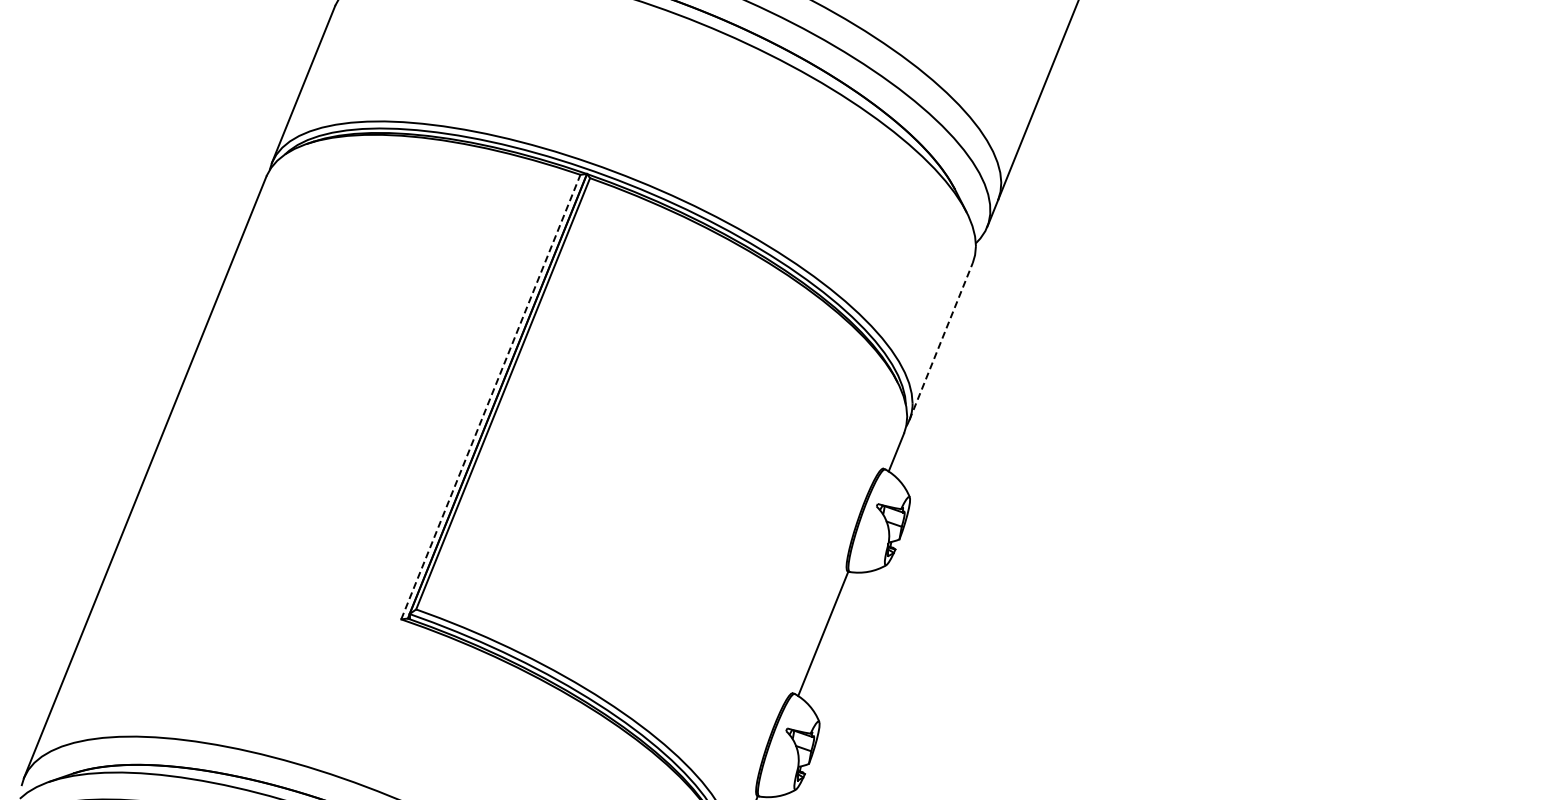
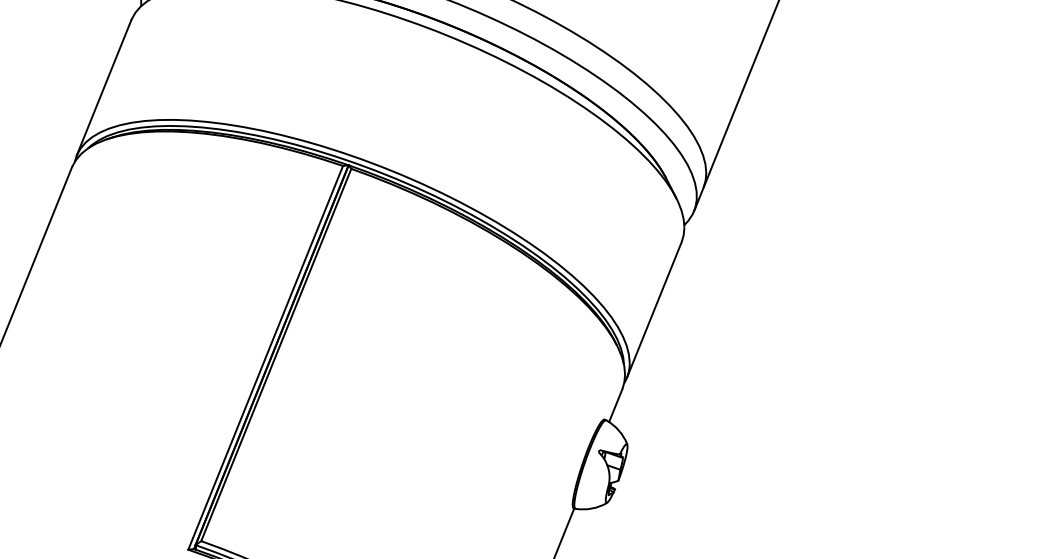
line: (941, 341) -> (654, 309), dashed -> solid
line: (490, 397) -> (265, 358), dashed -> solid

